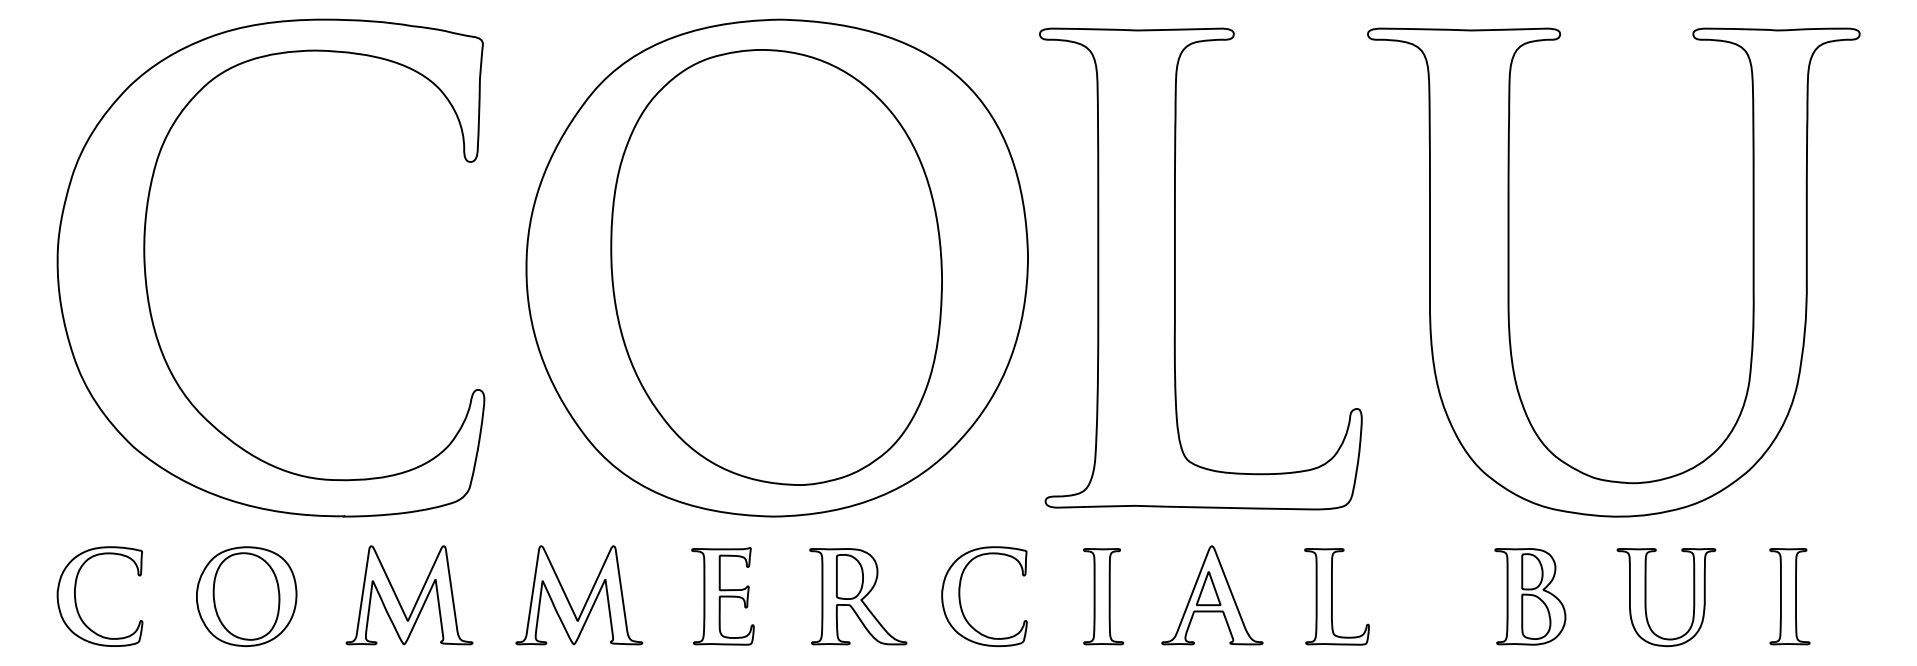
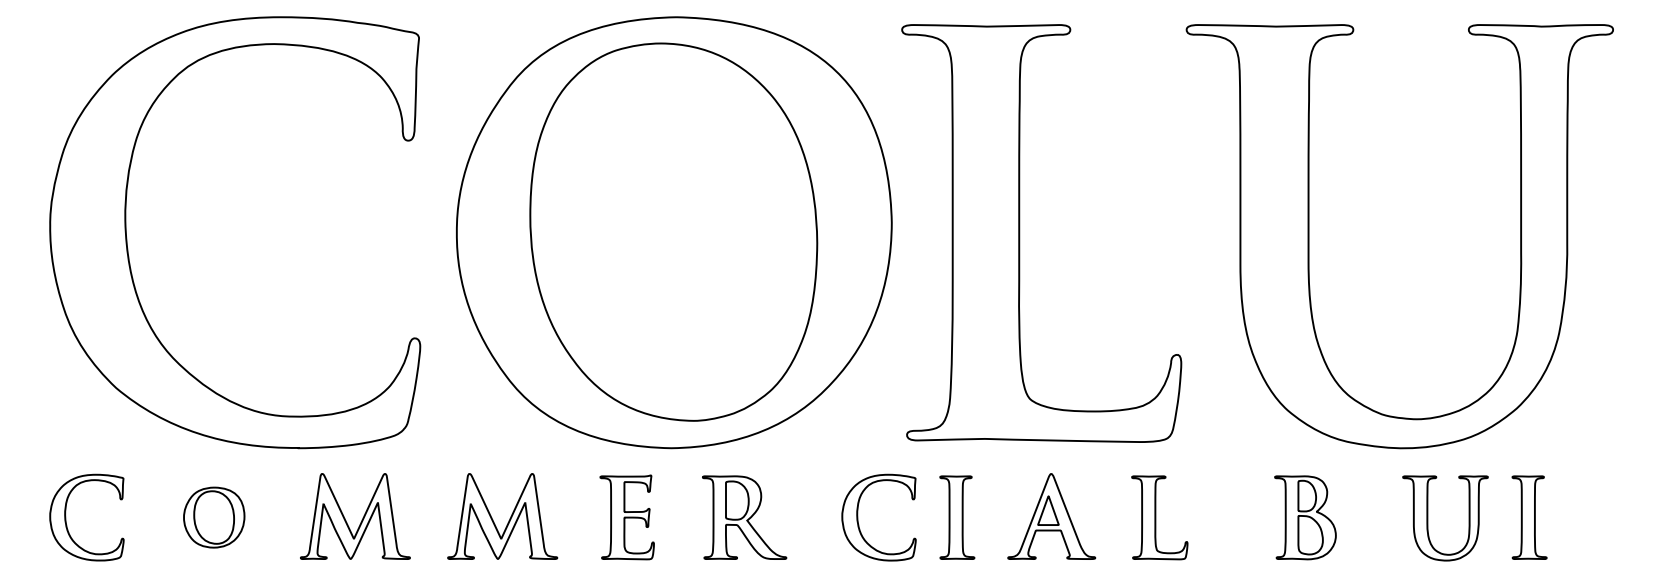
part: (247, 596) -> (214, 517), size x0.7
part: (960, 596) -> (858, 517), moved
part: (1530, 596) -> (1305, 517), moved
part: (1789, 596) -> (1529, 517), moved

